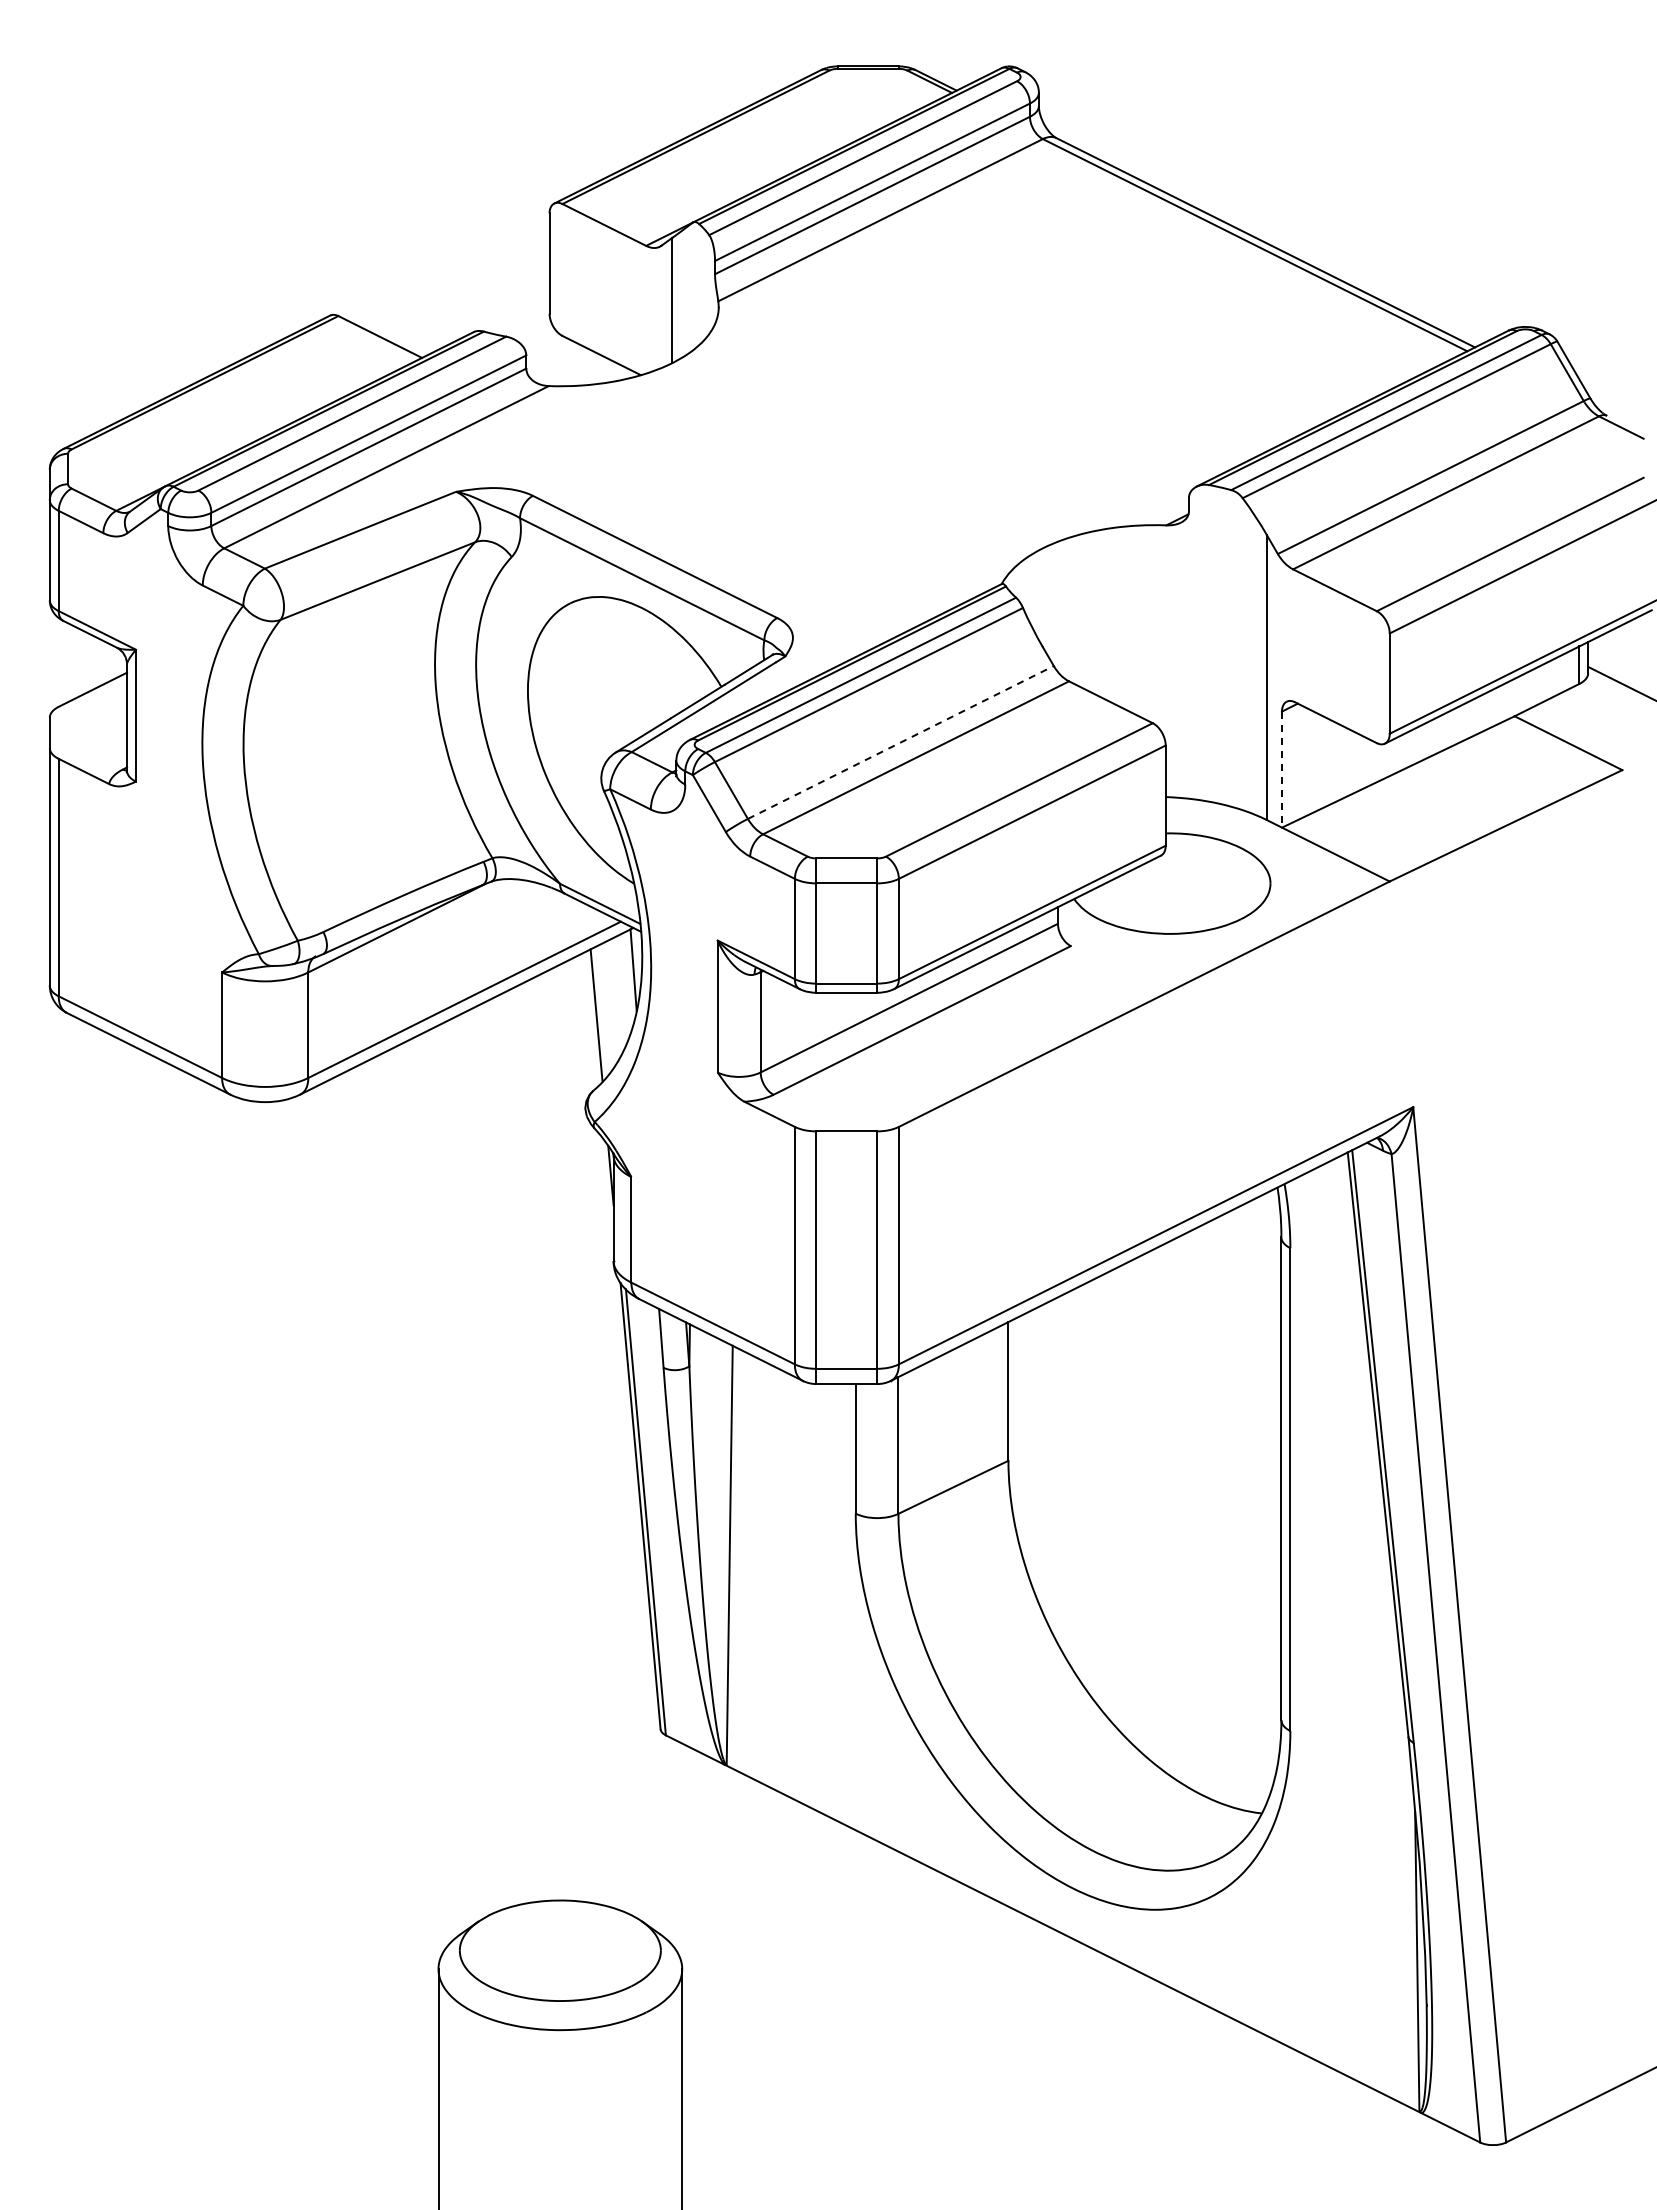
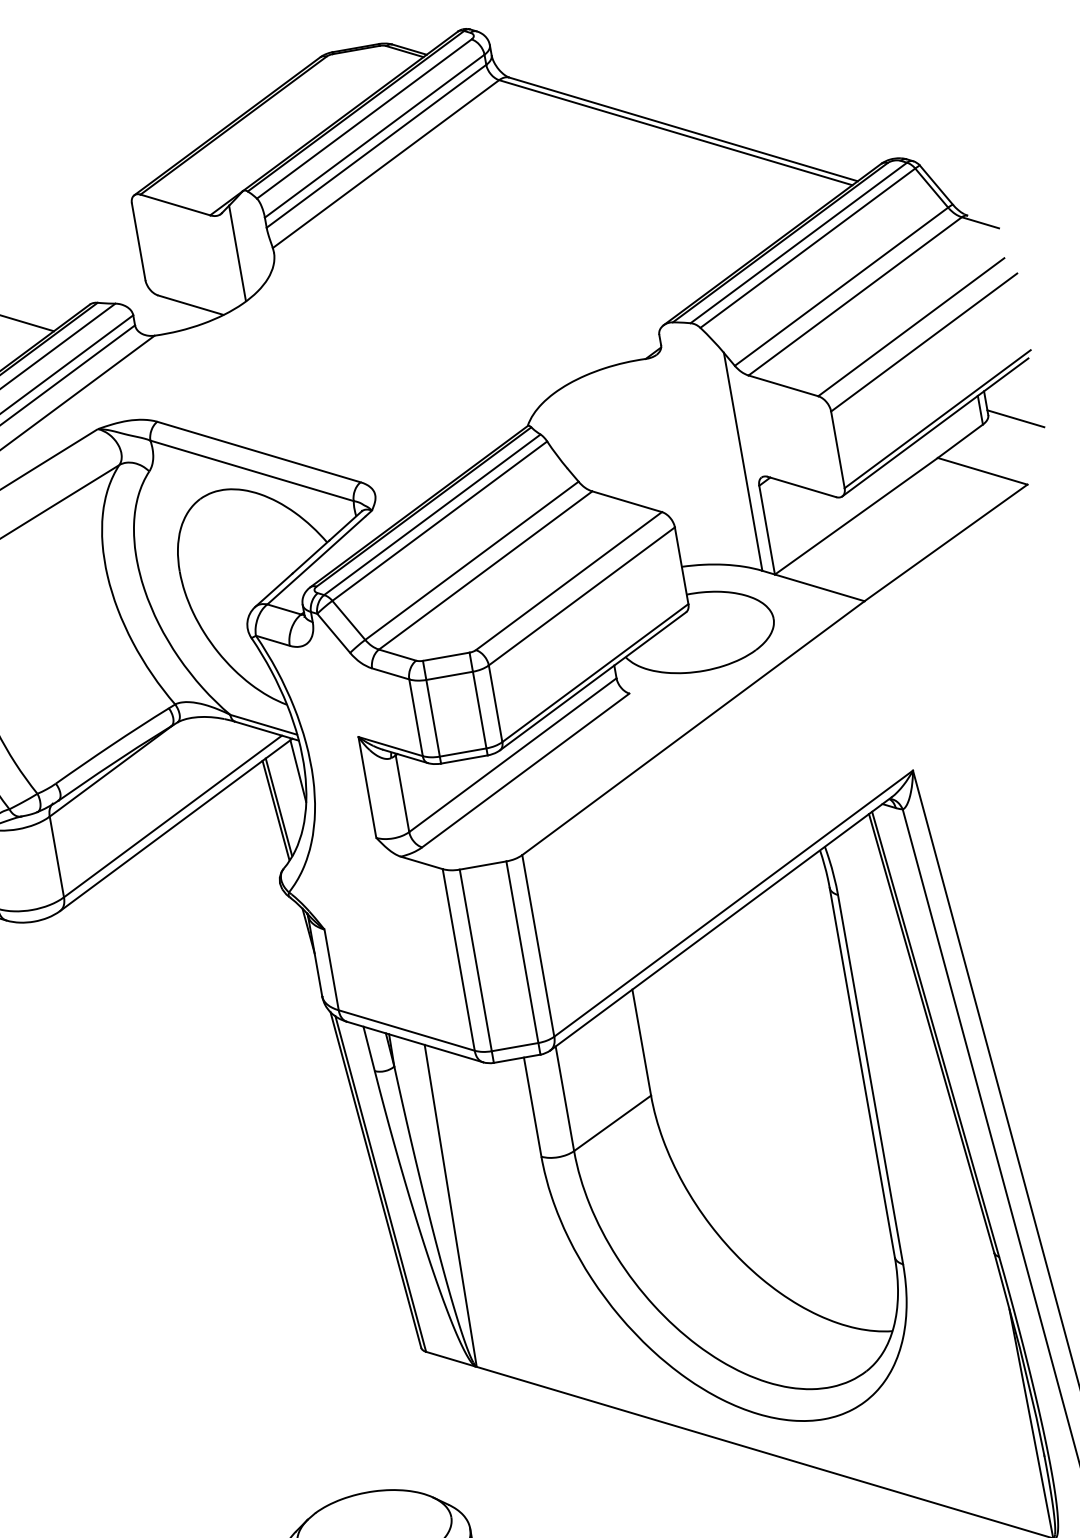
line: (901, 742) -> (472, 560), dashed -> solid
line: (1282, 770) -> (767, 530), dashed -> solid
line: (600, 1011) -> (278, 807), added

